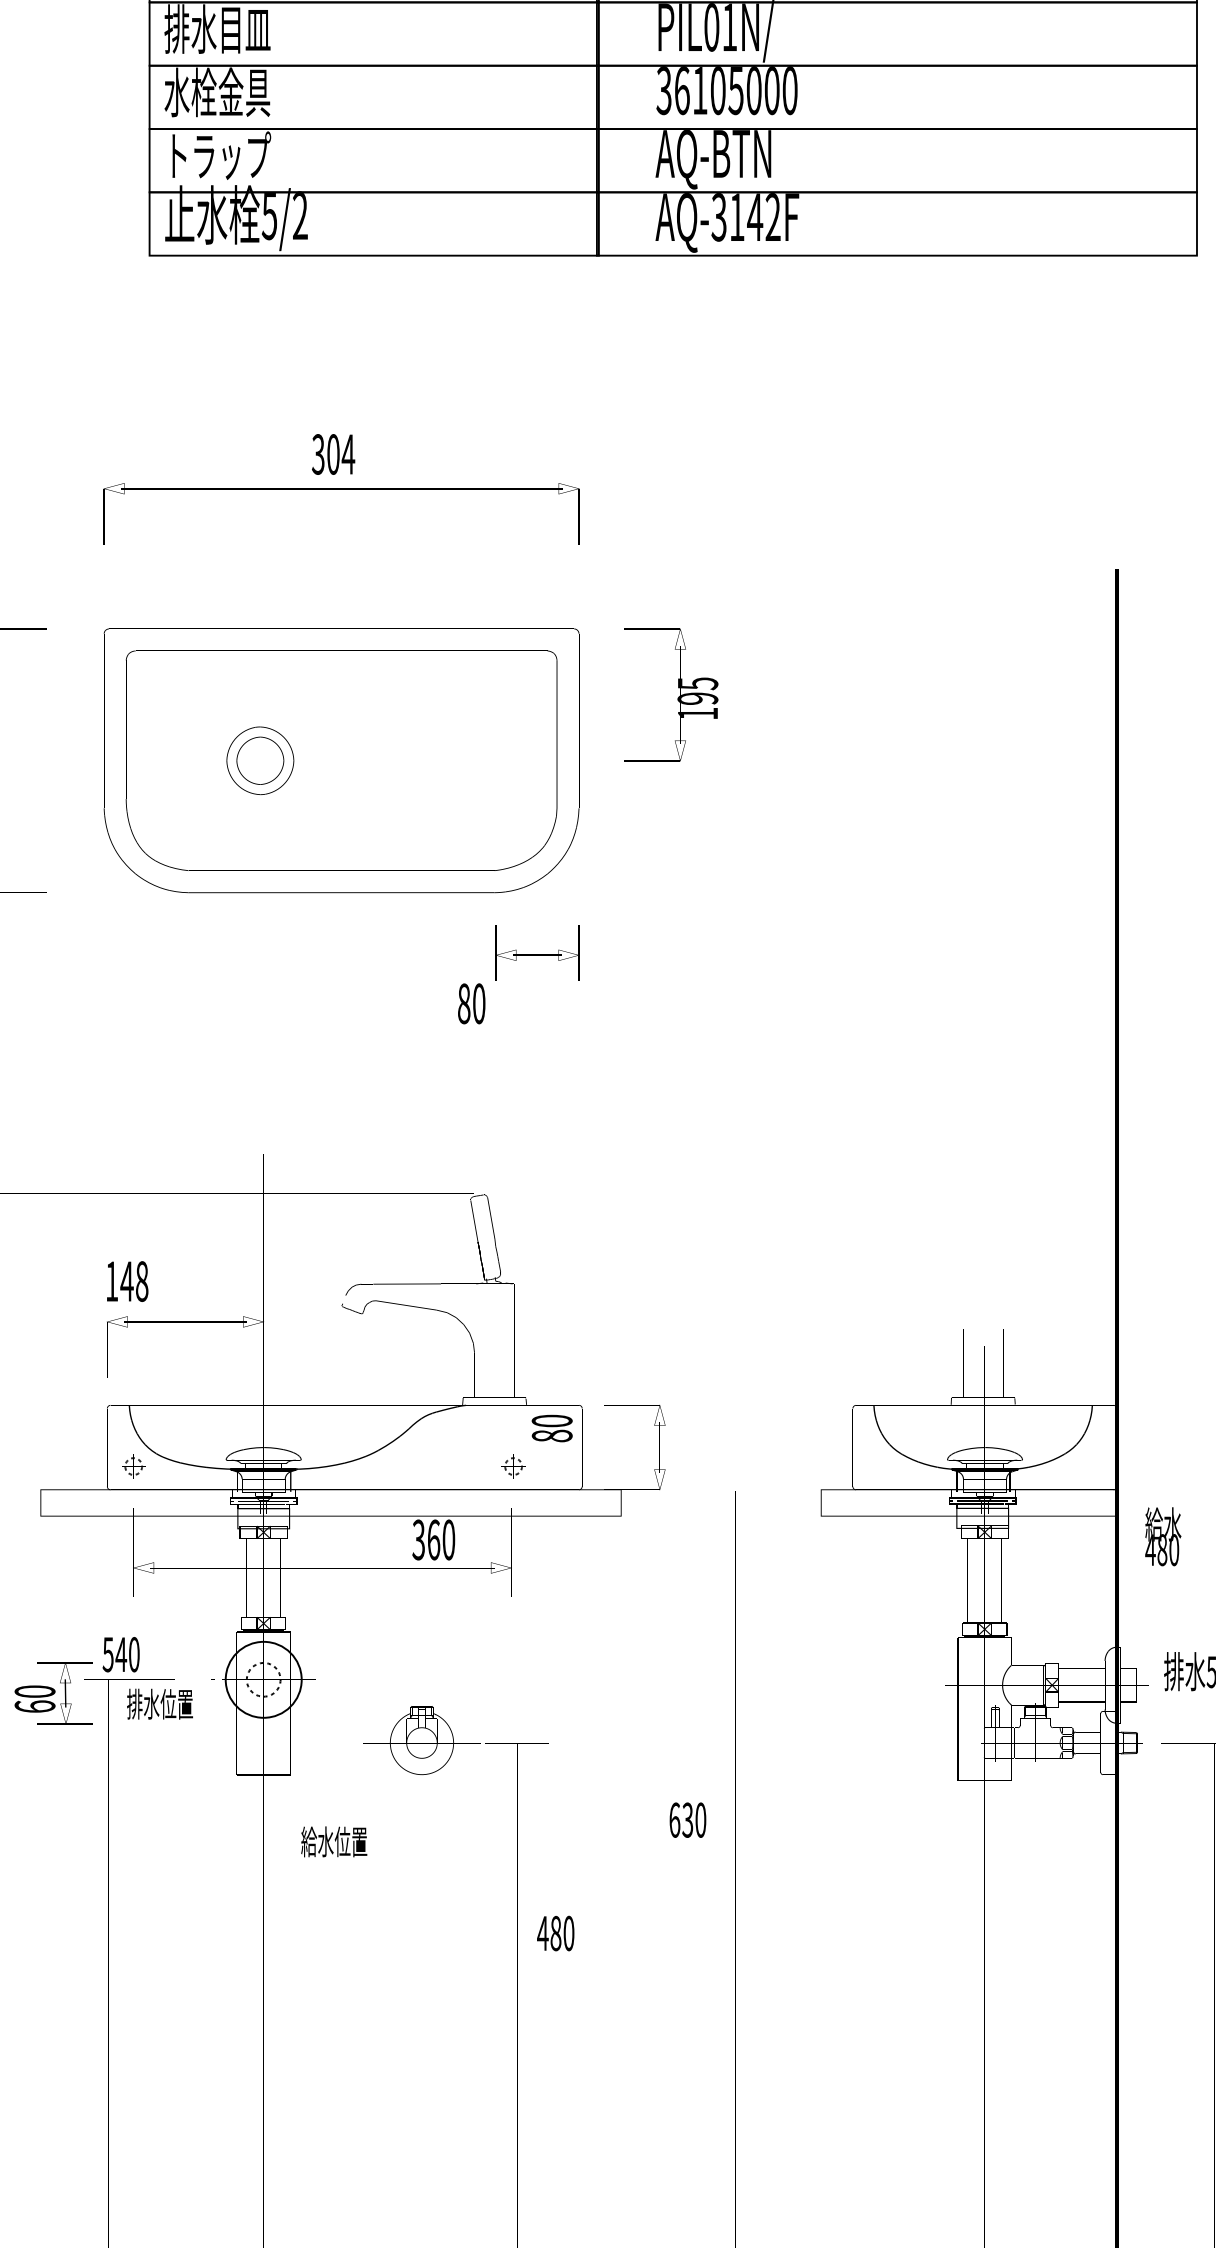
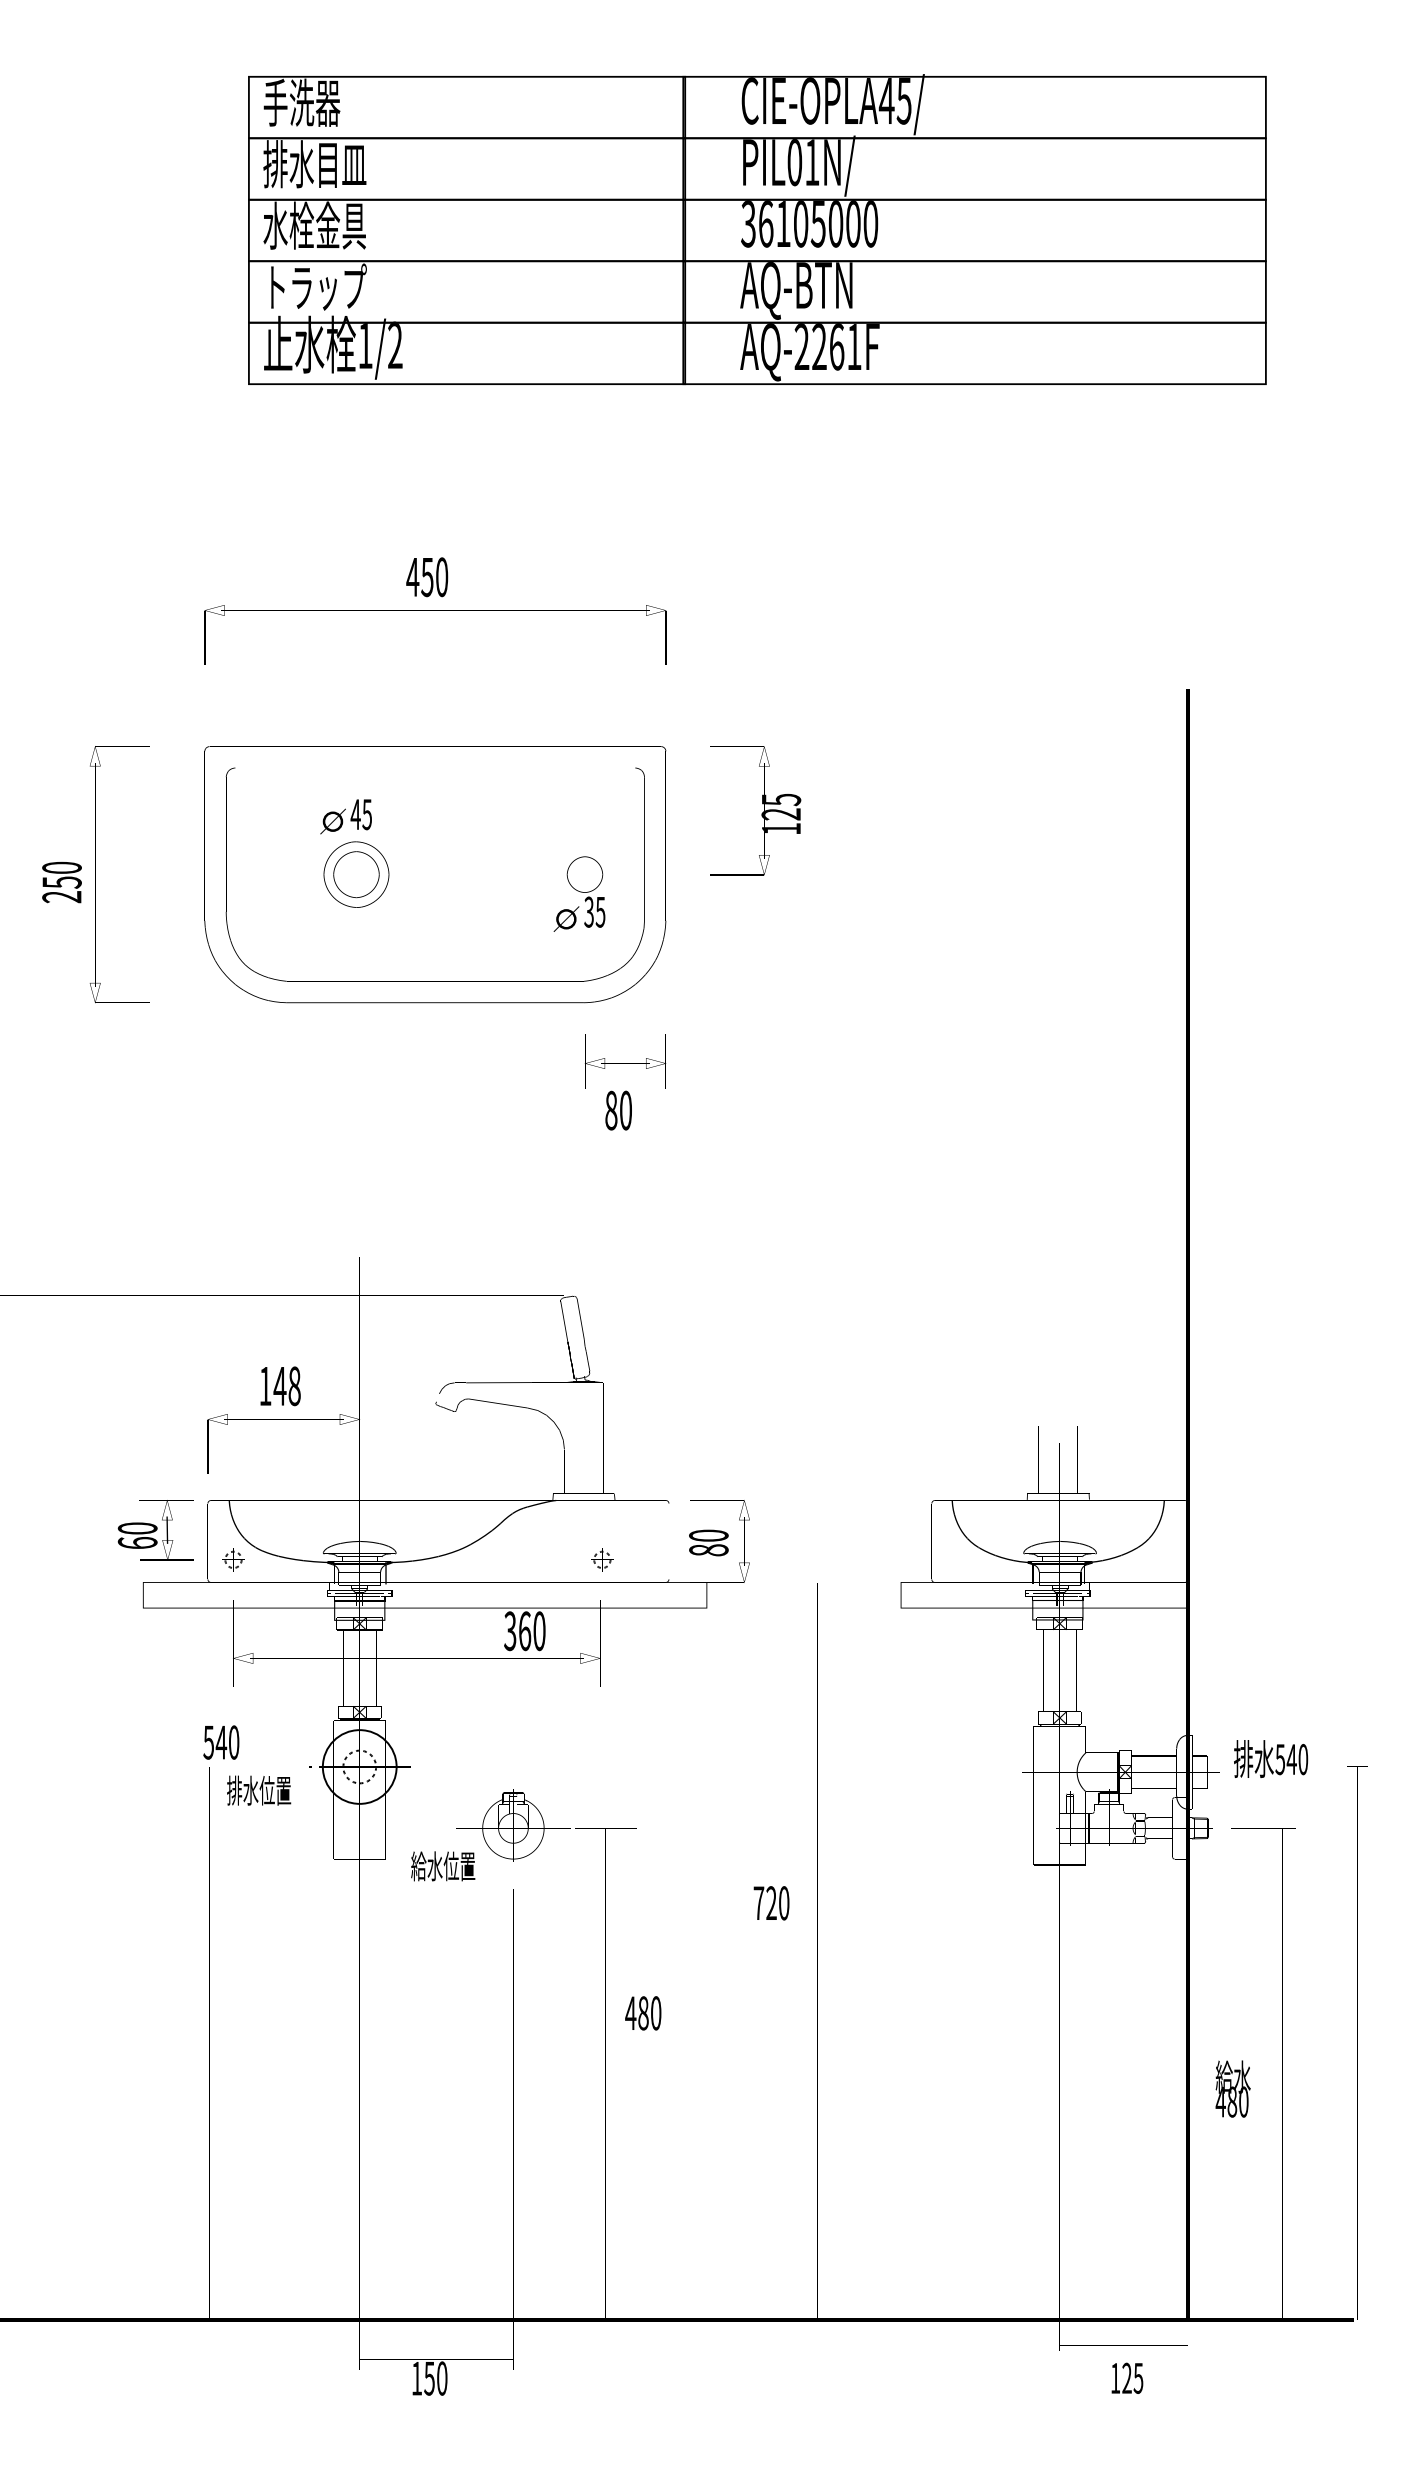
text: (269, 216) -> (365, 346), 5/2 -> 1/2
text: (745, 216) -> (827, 346), AQ-3142F -> AQ-2261F
text: (333, 454) -> (427, 577), 304 -> 450
text: (698, 698) -> (781, 814), 195 -> 125
part: (249, 700) -> (345, 816), added
part: (490, 780) -> (579, 893), added
text: (471, 1003) -> (618, 1110), moved
text: (127, 1281) -> (280, 1386), moved
text: (551, 1428) -> (708, 1542), moved
text: (1162, 1536) -> (1232, 2088), moved
text: (53, 1693) -> (155, 1530), moved
text: (680, 1820) -> (764, 1903), 630 -> 720
text: (334, 1842) -> (443, 1866), moved

